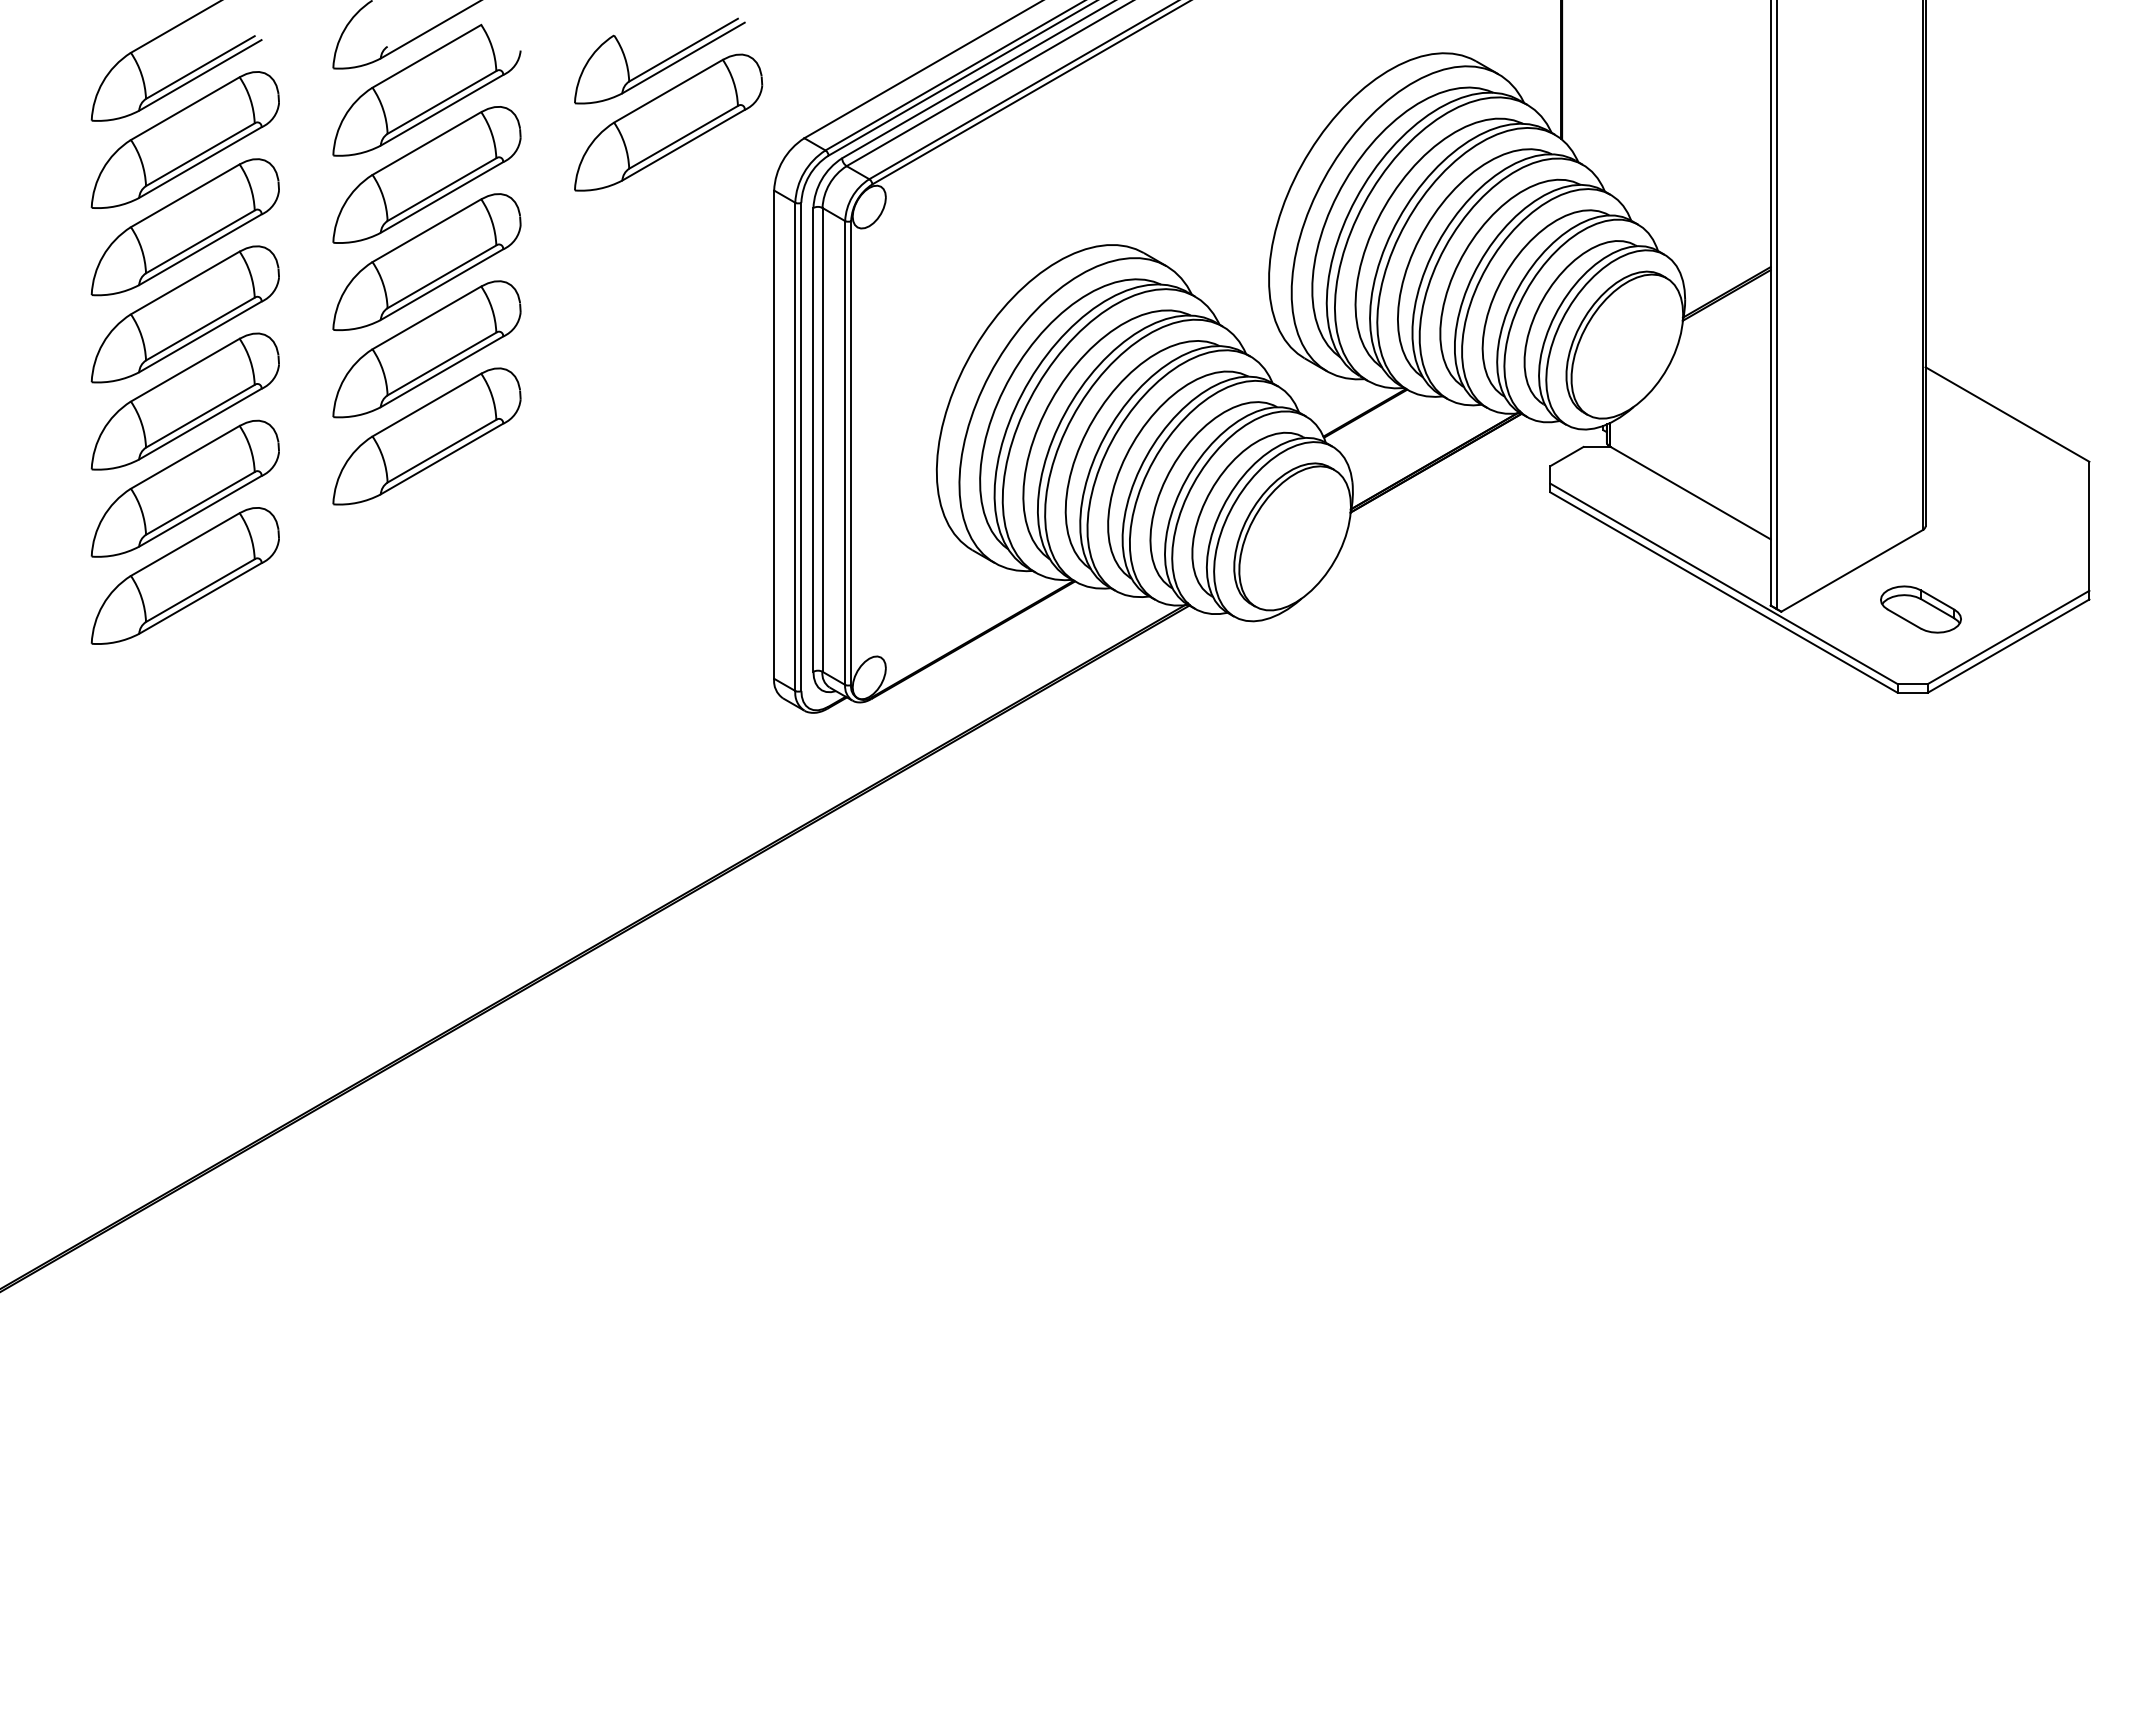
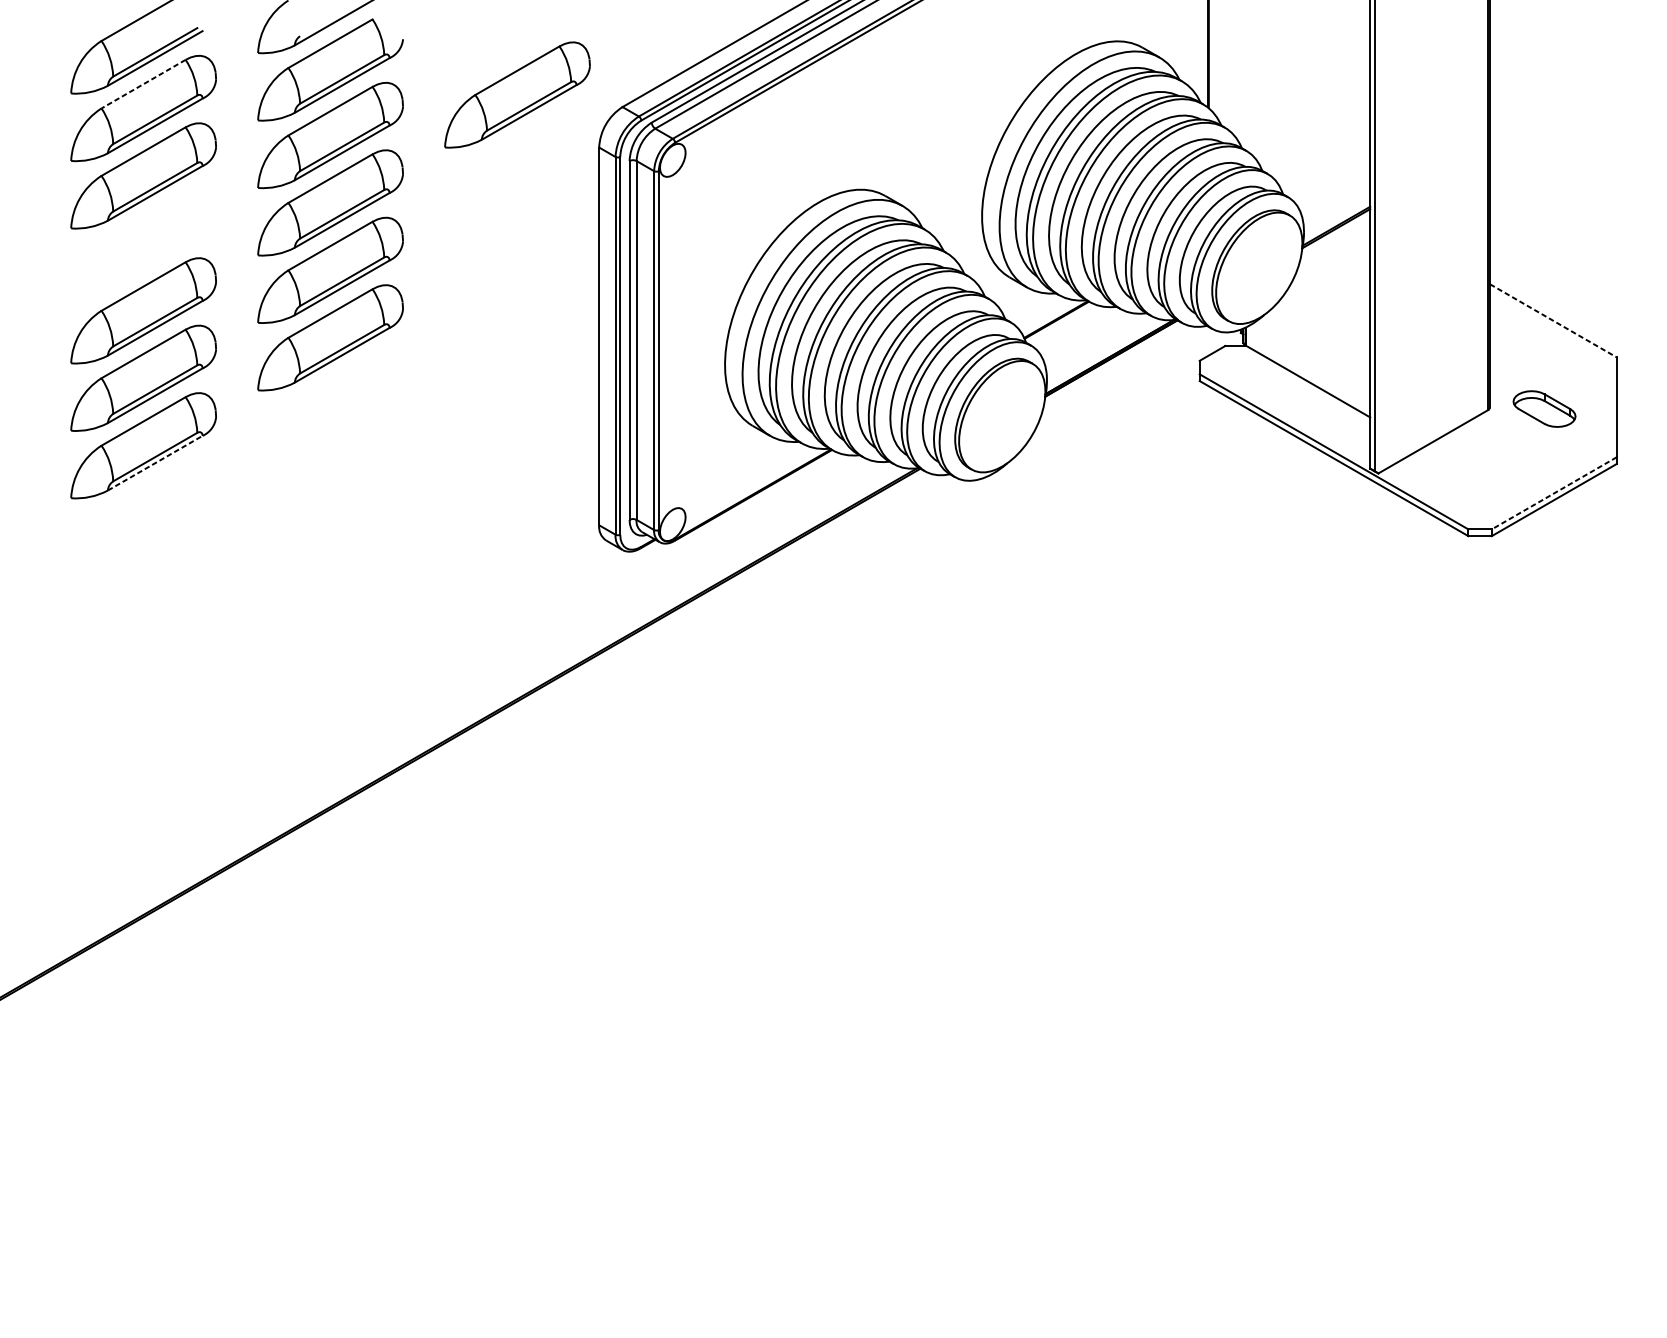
part: (659, 60) -> (510, 46), removed
line: (185, 108) -> (143, 84), solid -> dashed
part: (184, 314) -> (142, 243), removed
line: (2007, 414) -> (1553, 320), solid -> dashed
line: (200, 598) -> (155, 463), solid -> dashed
part: (1920, 609) -> (1544, 409), moved
line: (2008, 637) -> (1554, 493), solid -> dashed

